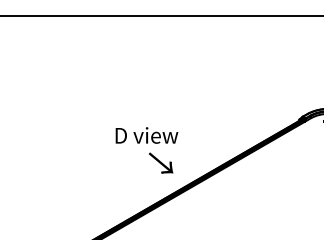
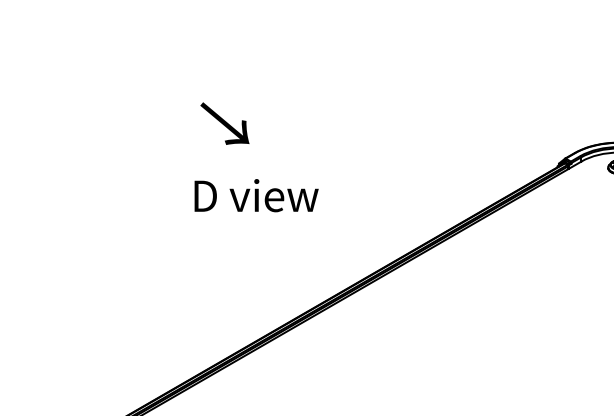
text: (161, 162) -> (225, 122), moved

